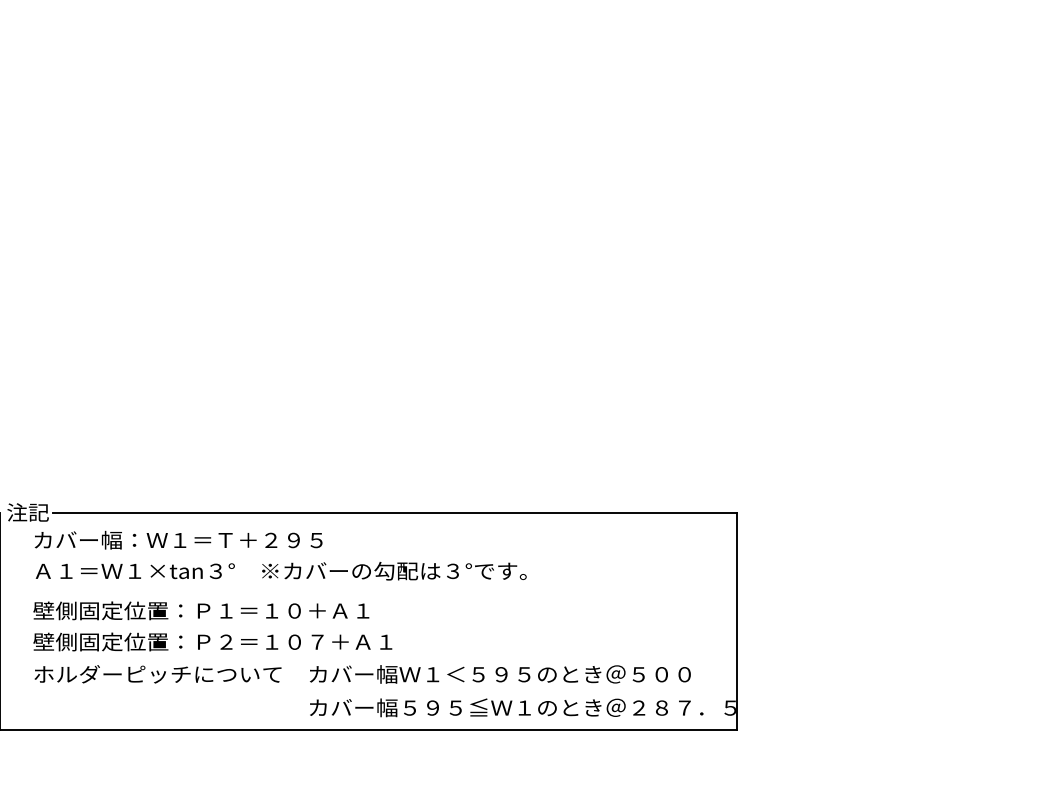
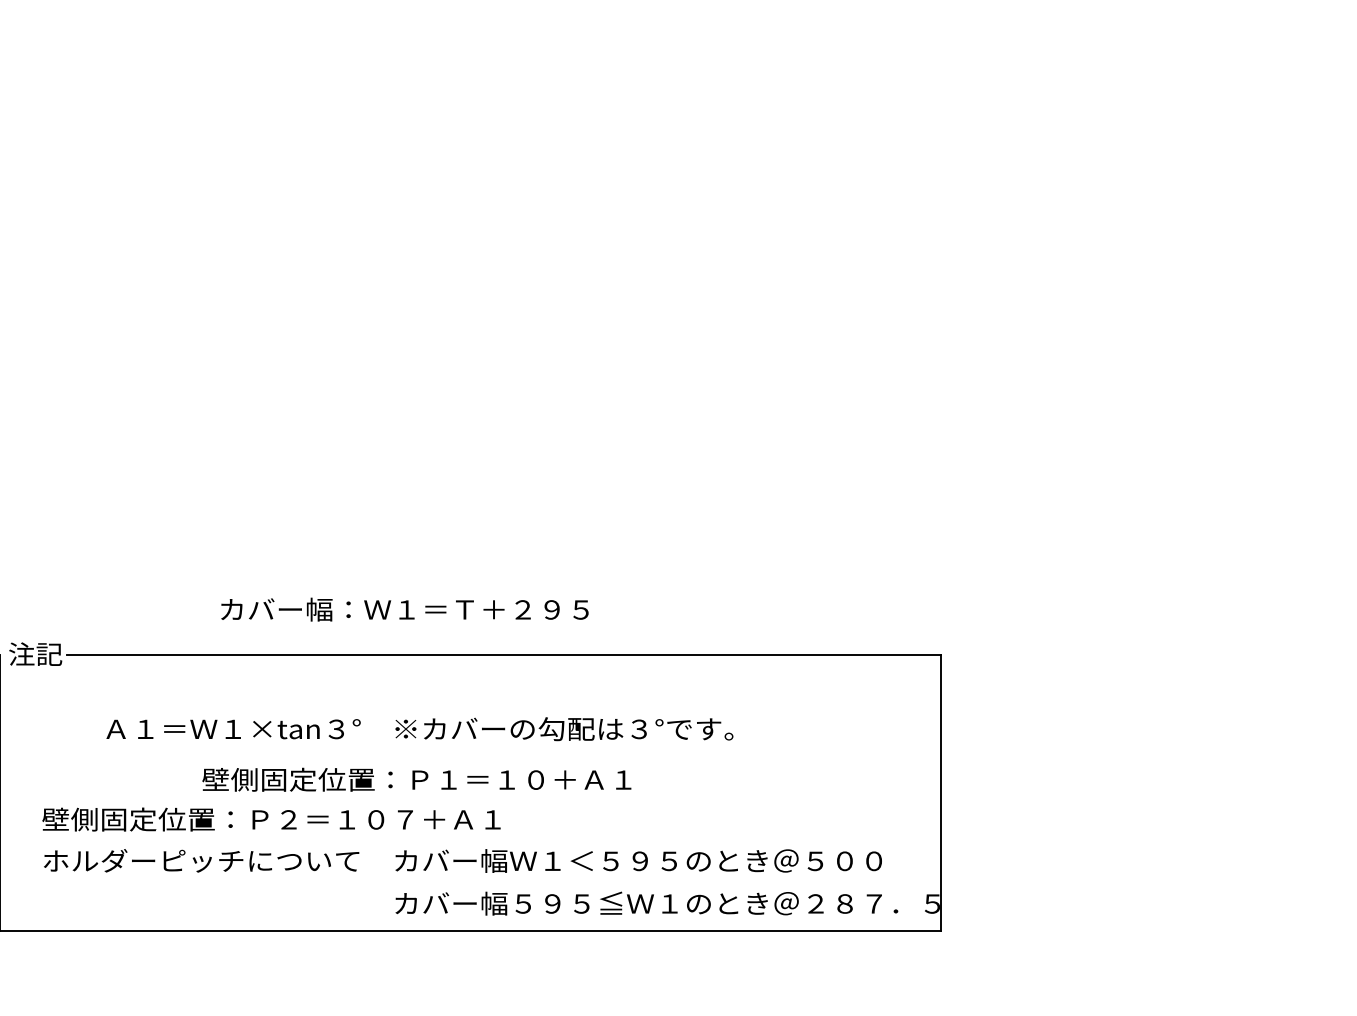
text: (178, 540) -> (404, 609), moved
text: (280, 571) -> (419, 729), moved
text: (201, 610) -> (416, 779), moved

